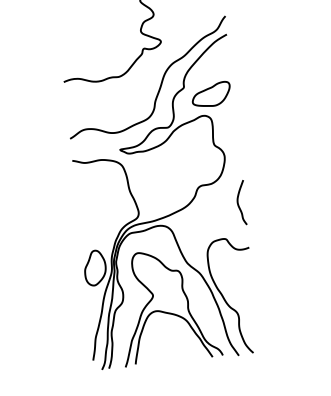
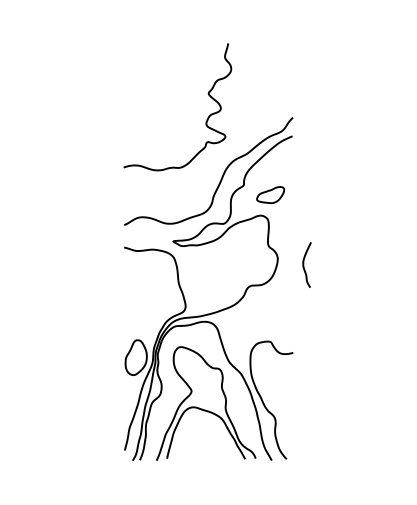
part: (211, 94) -> (270, 194), size x0.7
curve: (238, 202) -> (304, 264), moved

